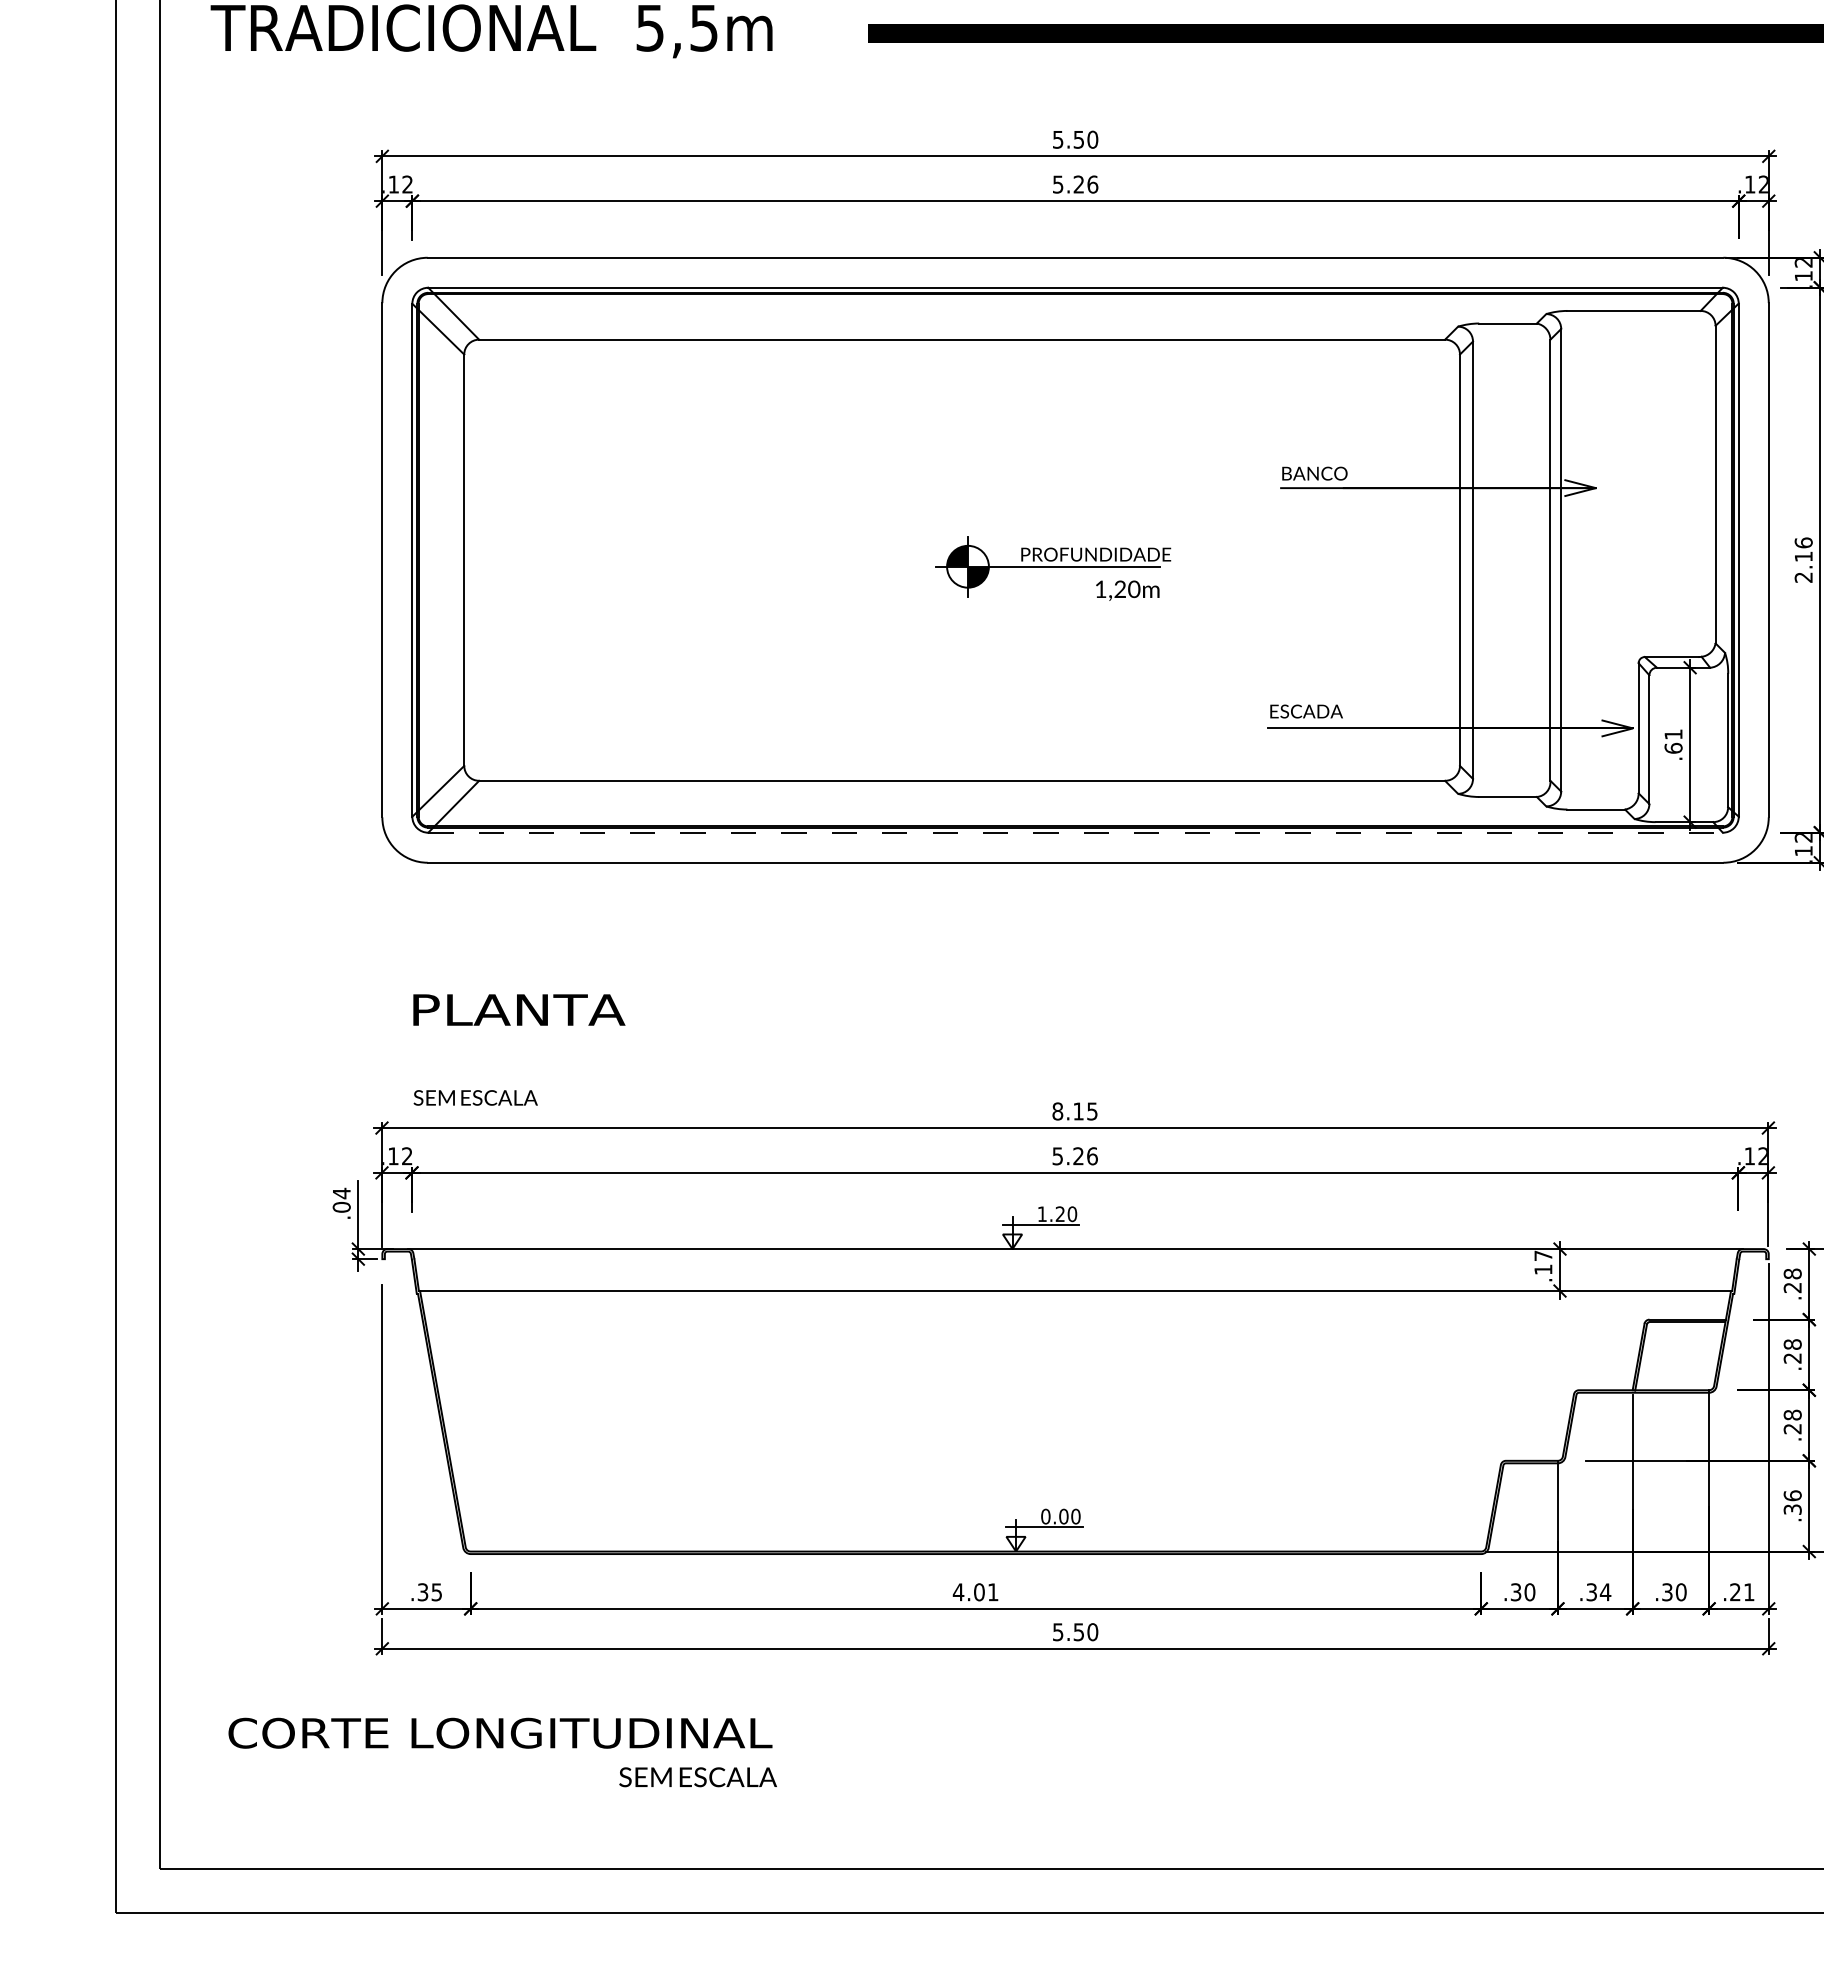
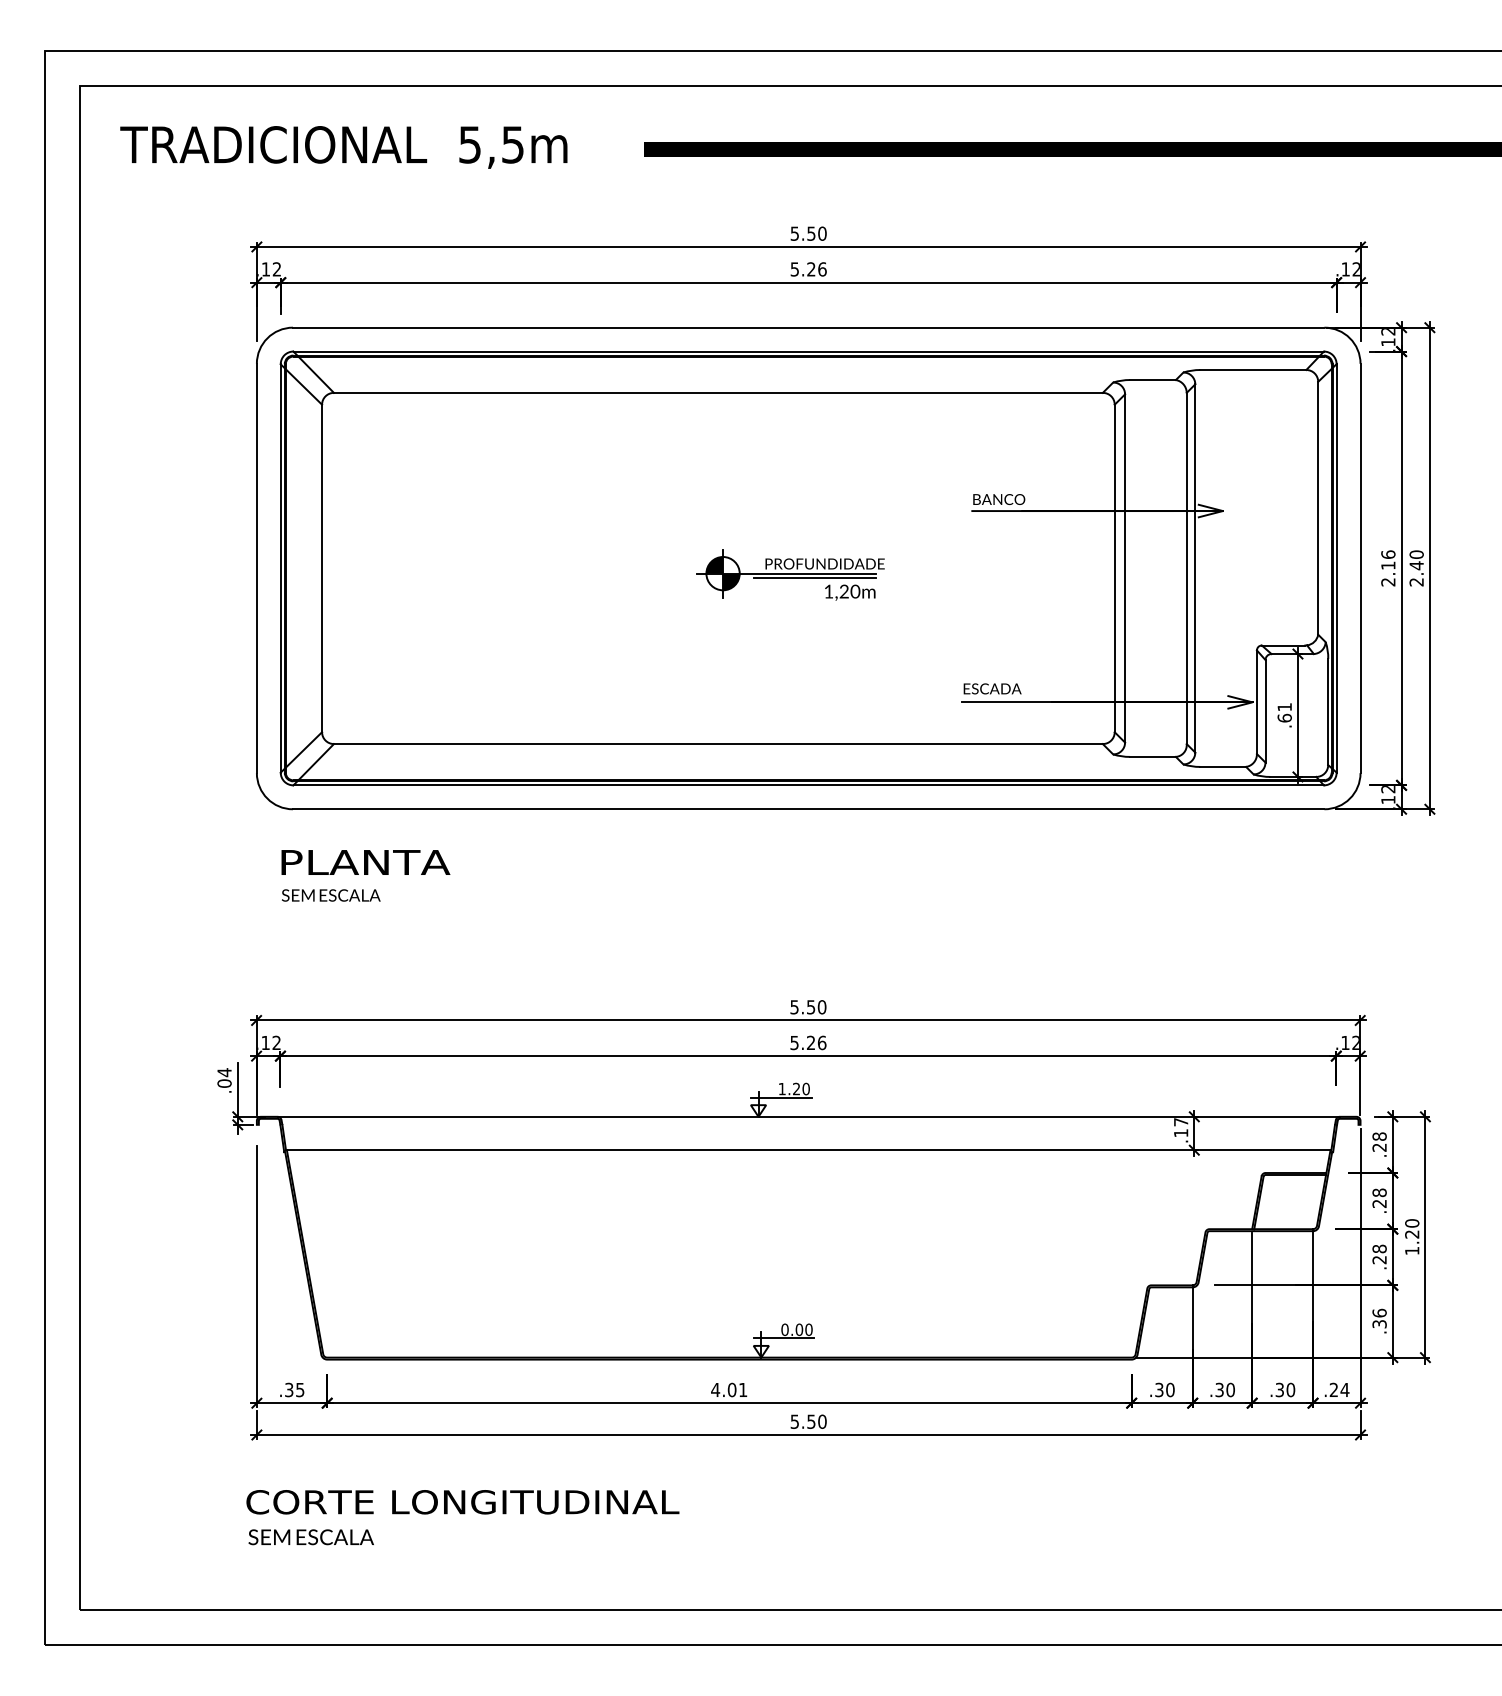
line: (1082, 572) -> (814, 578), added
line: (1076, 832) -> (809, 785), dashed -> solid
text: (518, 1010) -> (365, 862), moved
text: (476, 1097) -> (331, 895), moved
text: (1075, 1111) -> (808, 1007), 8.15 -> 5.50
text: (1605, 1591) -> (1230, 1389), .34 -> .30
text: (1748, 1591) -> (1344, 1389), .21 -> .24
text: (499, 1733) -> (462, 1502), moved
text: (697, 1777) -> (310, 1537), moved

